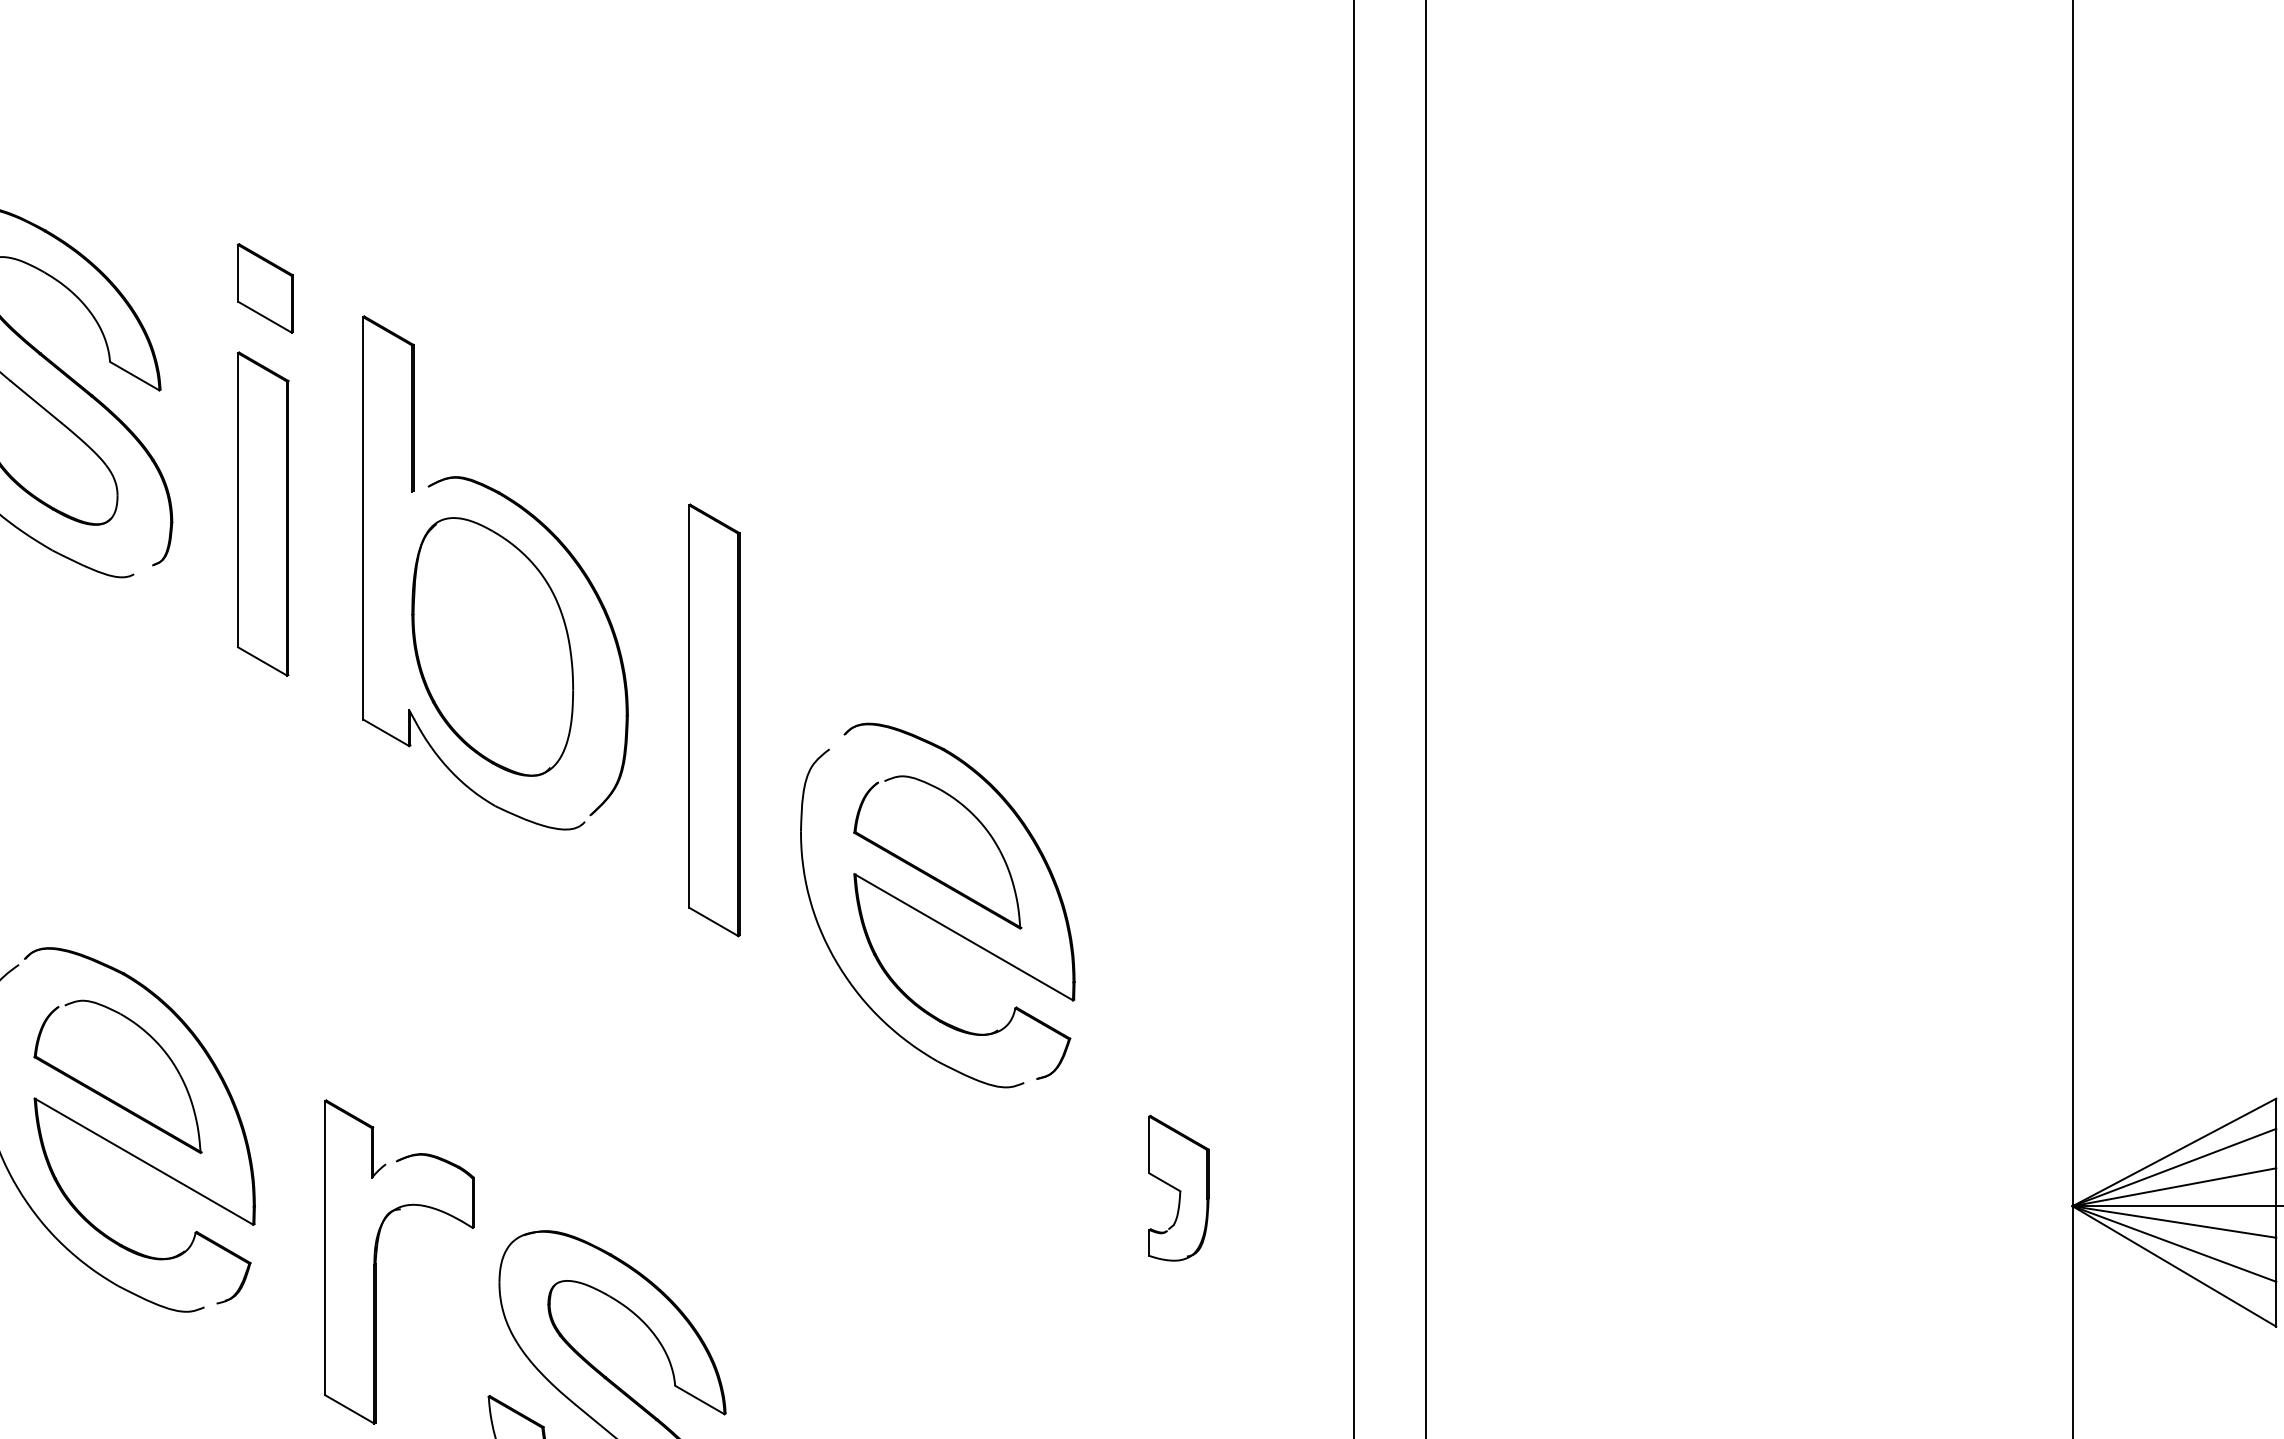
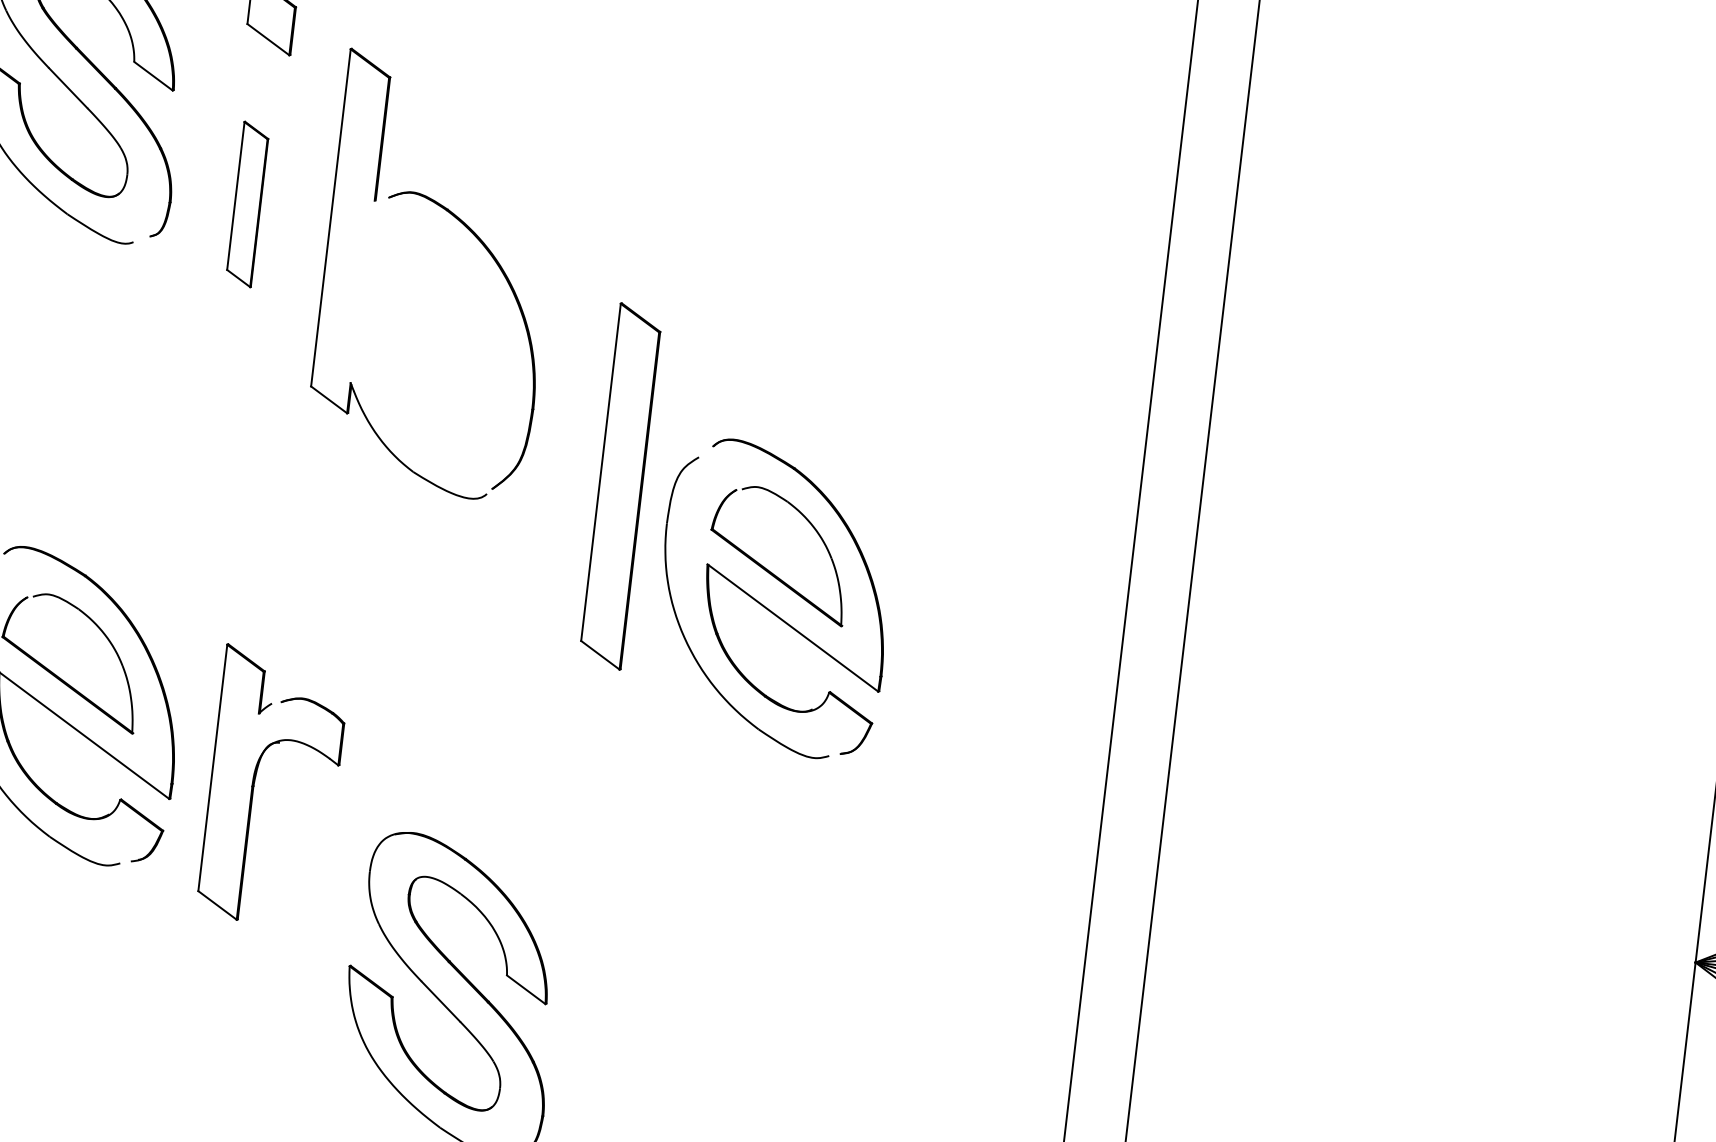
part: (263, 513) -> (247, 203), size x0.6
part: (492, 646) -> (426, 337), removed
part: (714, 720) -> (620, 486), moved
part: (1178, 1187) -> (948, 858), removed
part: (376, 1261) -> (254, 784), moved

